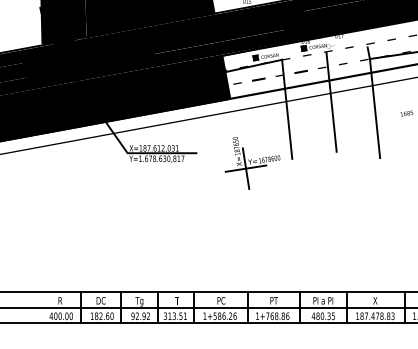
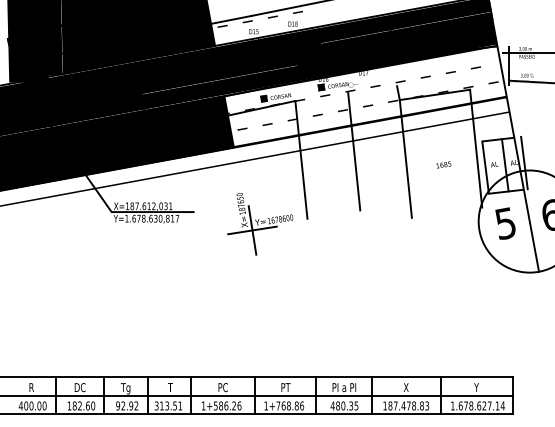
part: (300, 71) -> (317, 114), size x0.62
part: (258, 79) -> (267, 124), size x0.62

